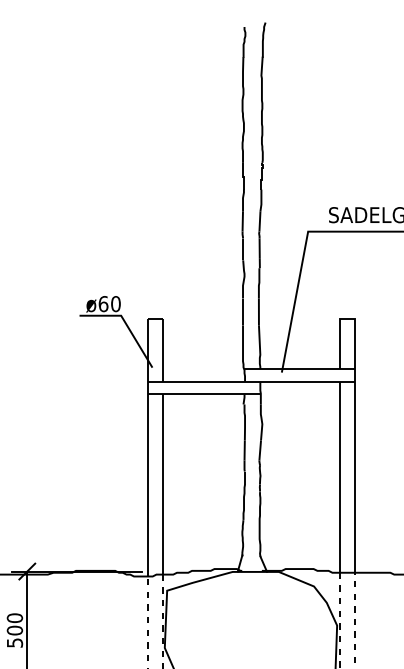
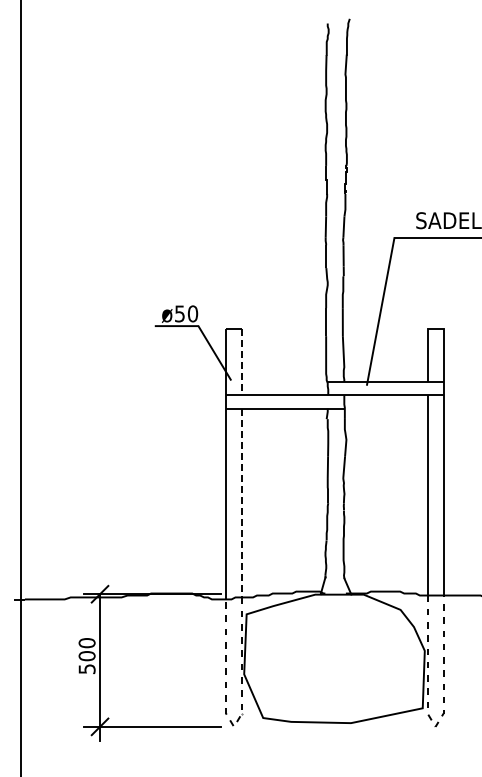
text: (104, 303) -> (180, 313), ø60 -> ø50
line: (163, 350) -> (242, 362), solid -> dashed
line: (163, 484) -> (242, 503), solid -> dashed

